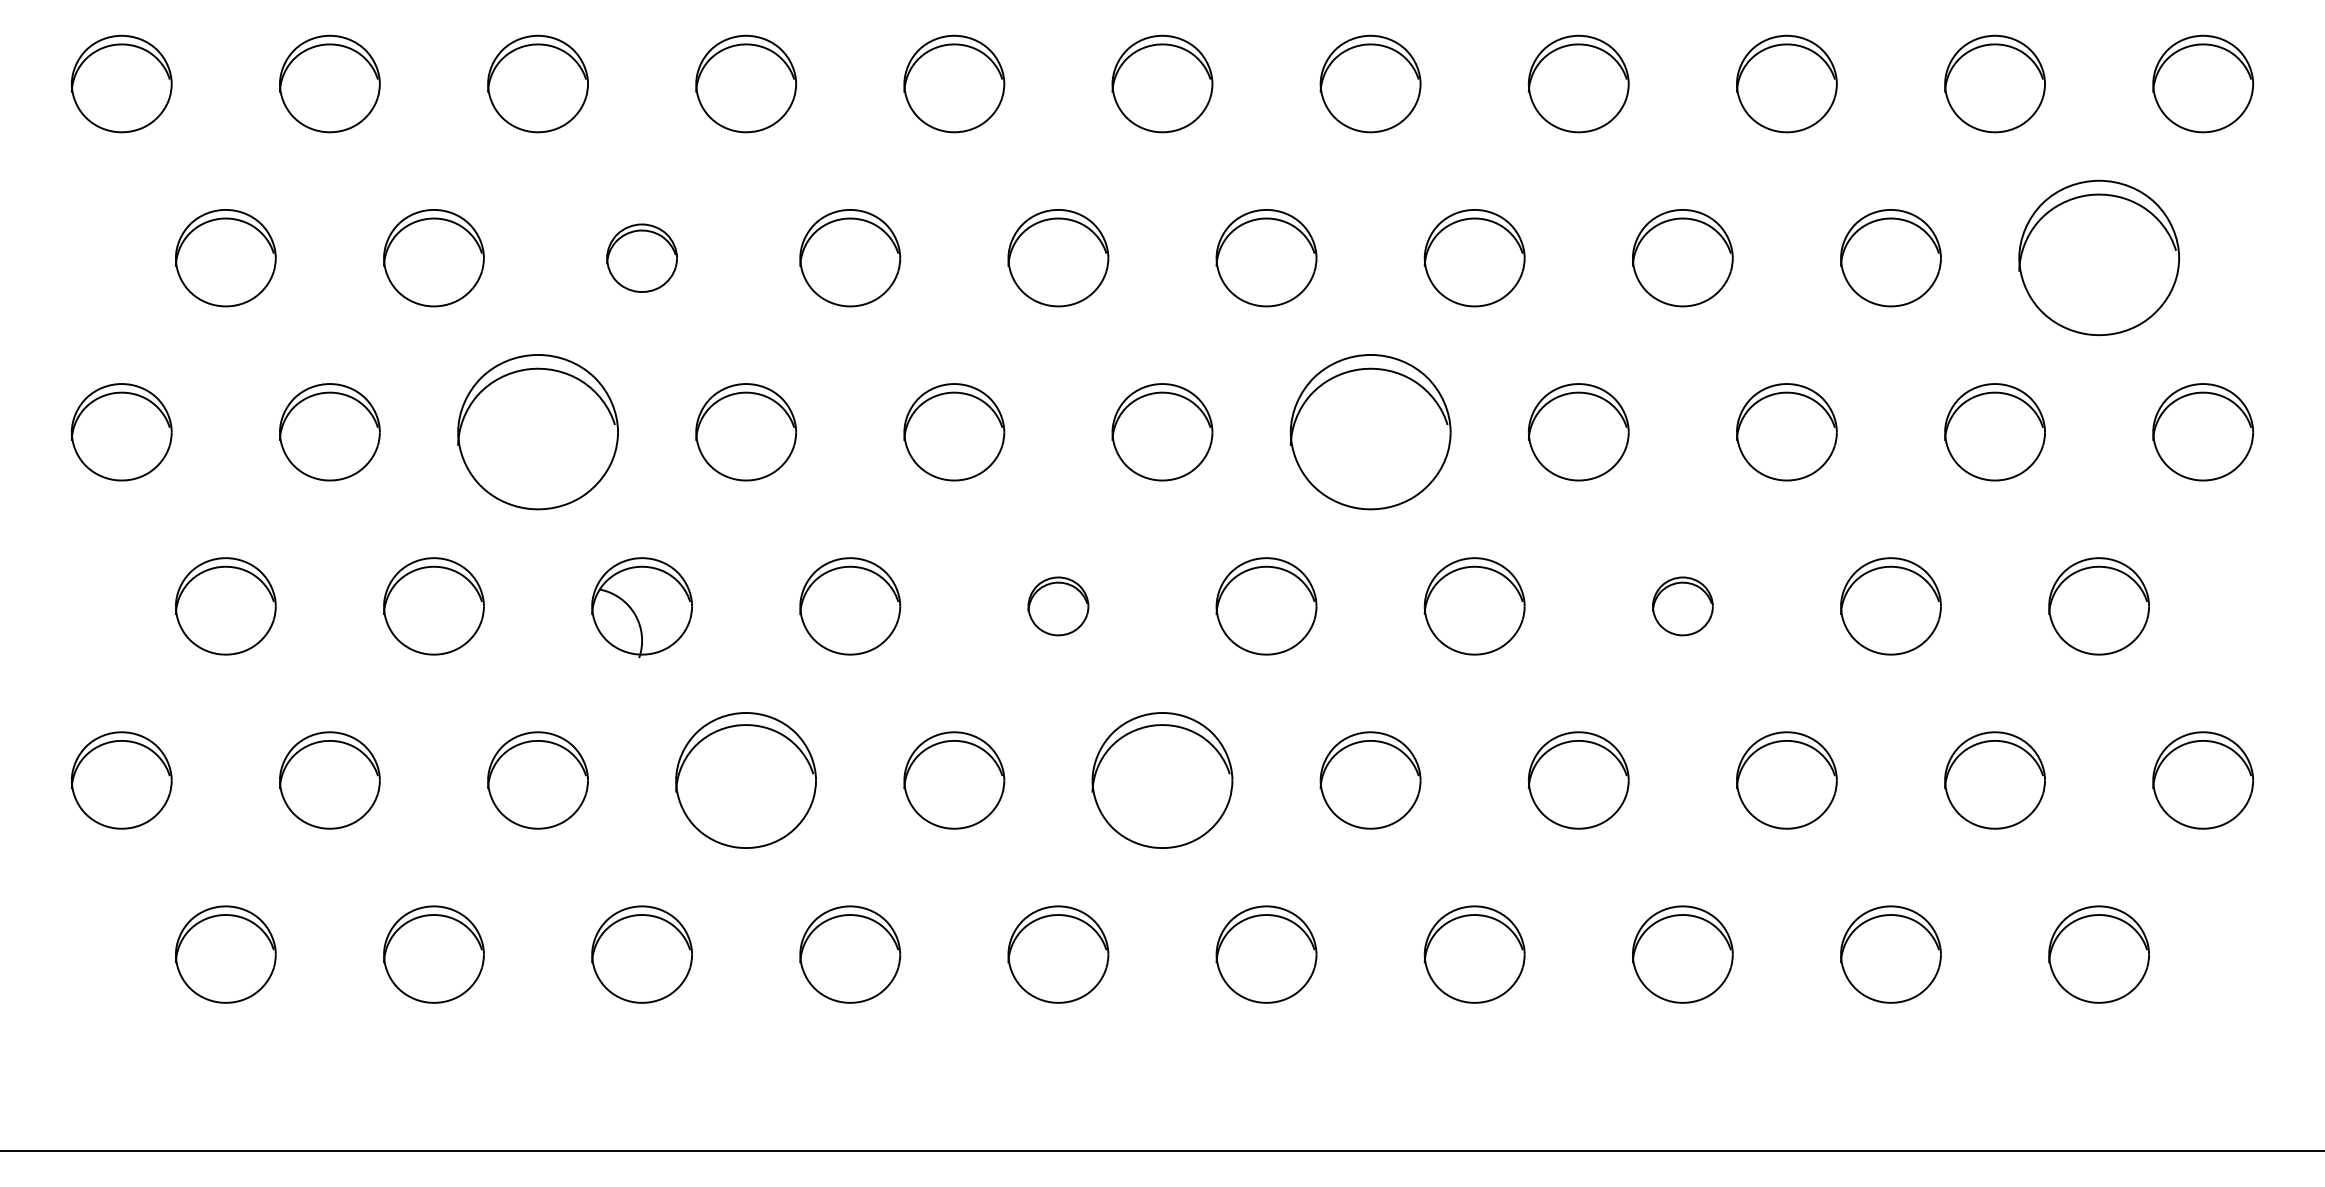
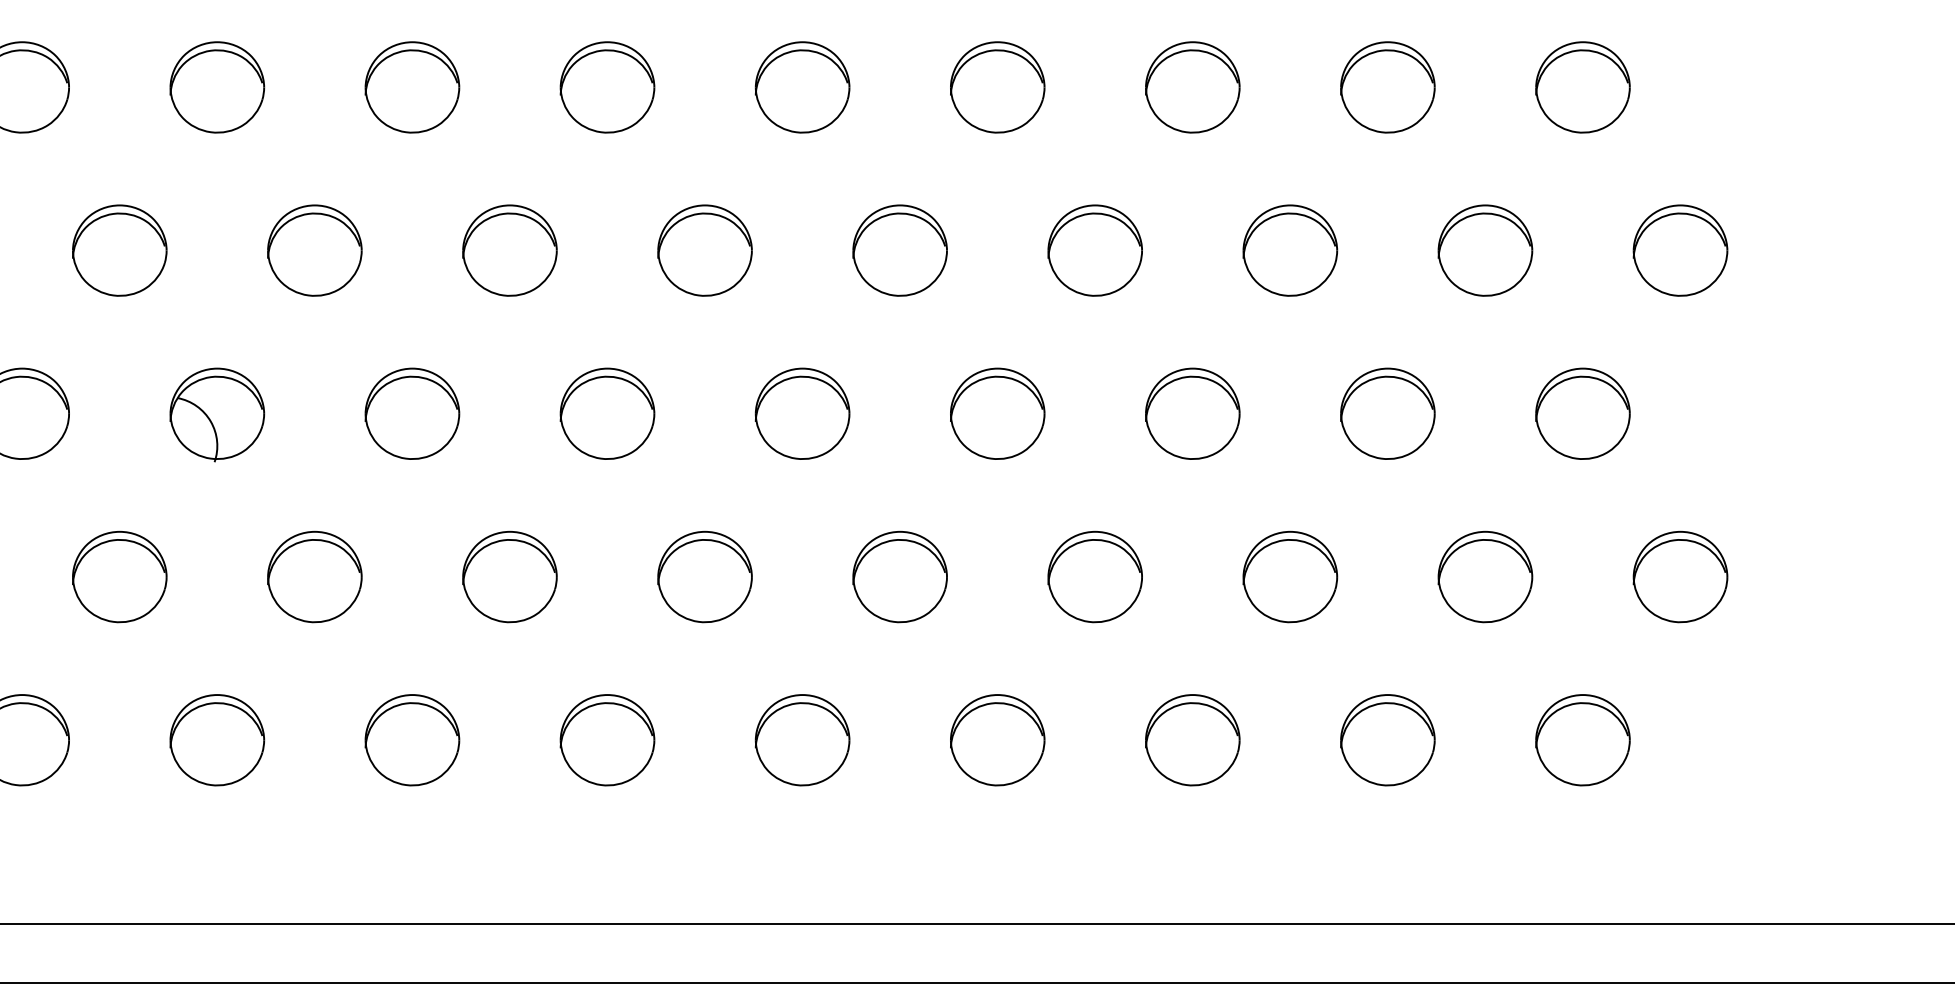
part: (641, 258) -> (216, 87), size x1.43
part: (2098, 258) -> (1582, 87), size x0.62
part: (537, 432) -> (119, 250), size x0.62
part: (1370, 432) -> (900, 250), size x0.62
part: (1058, 606) -> (607, 413), size x1.67
part: (1682, 606) -> (1192, 413), size x1.67
part: (746, 780) -> (315, 577), size x0.71
part: (1162, 780) -> (705, 577), size x0.71

